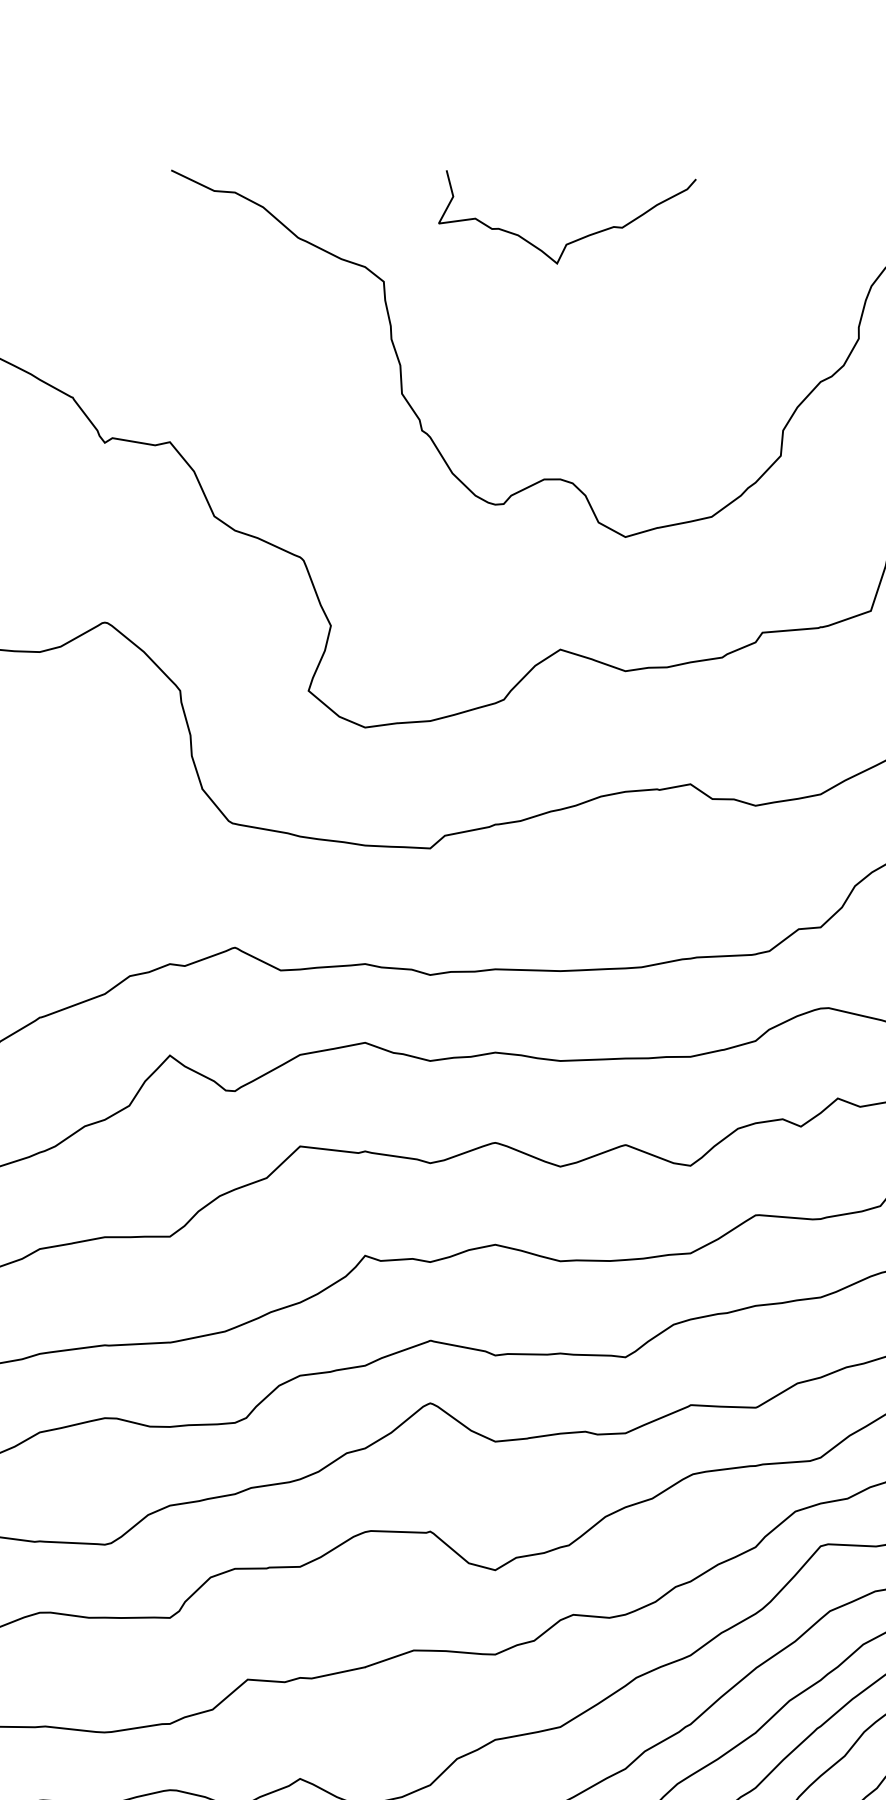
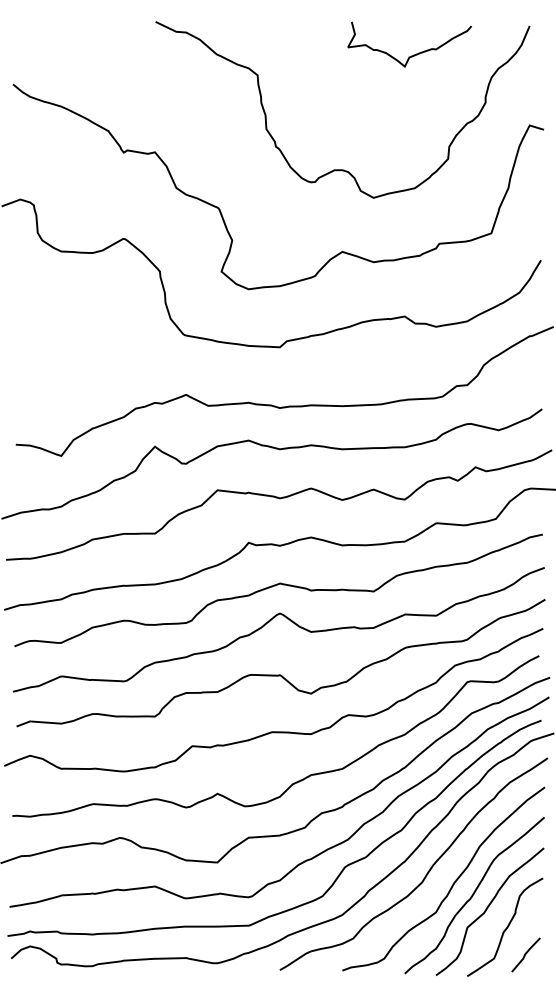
curve: (575, 238) -> (413, 54), moved

